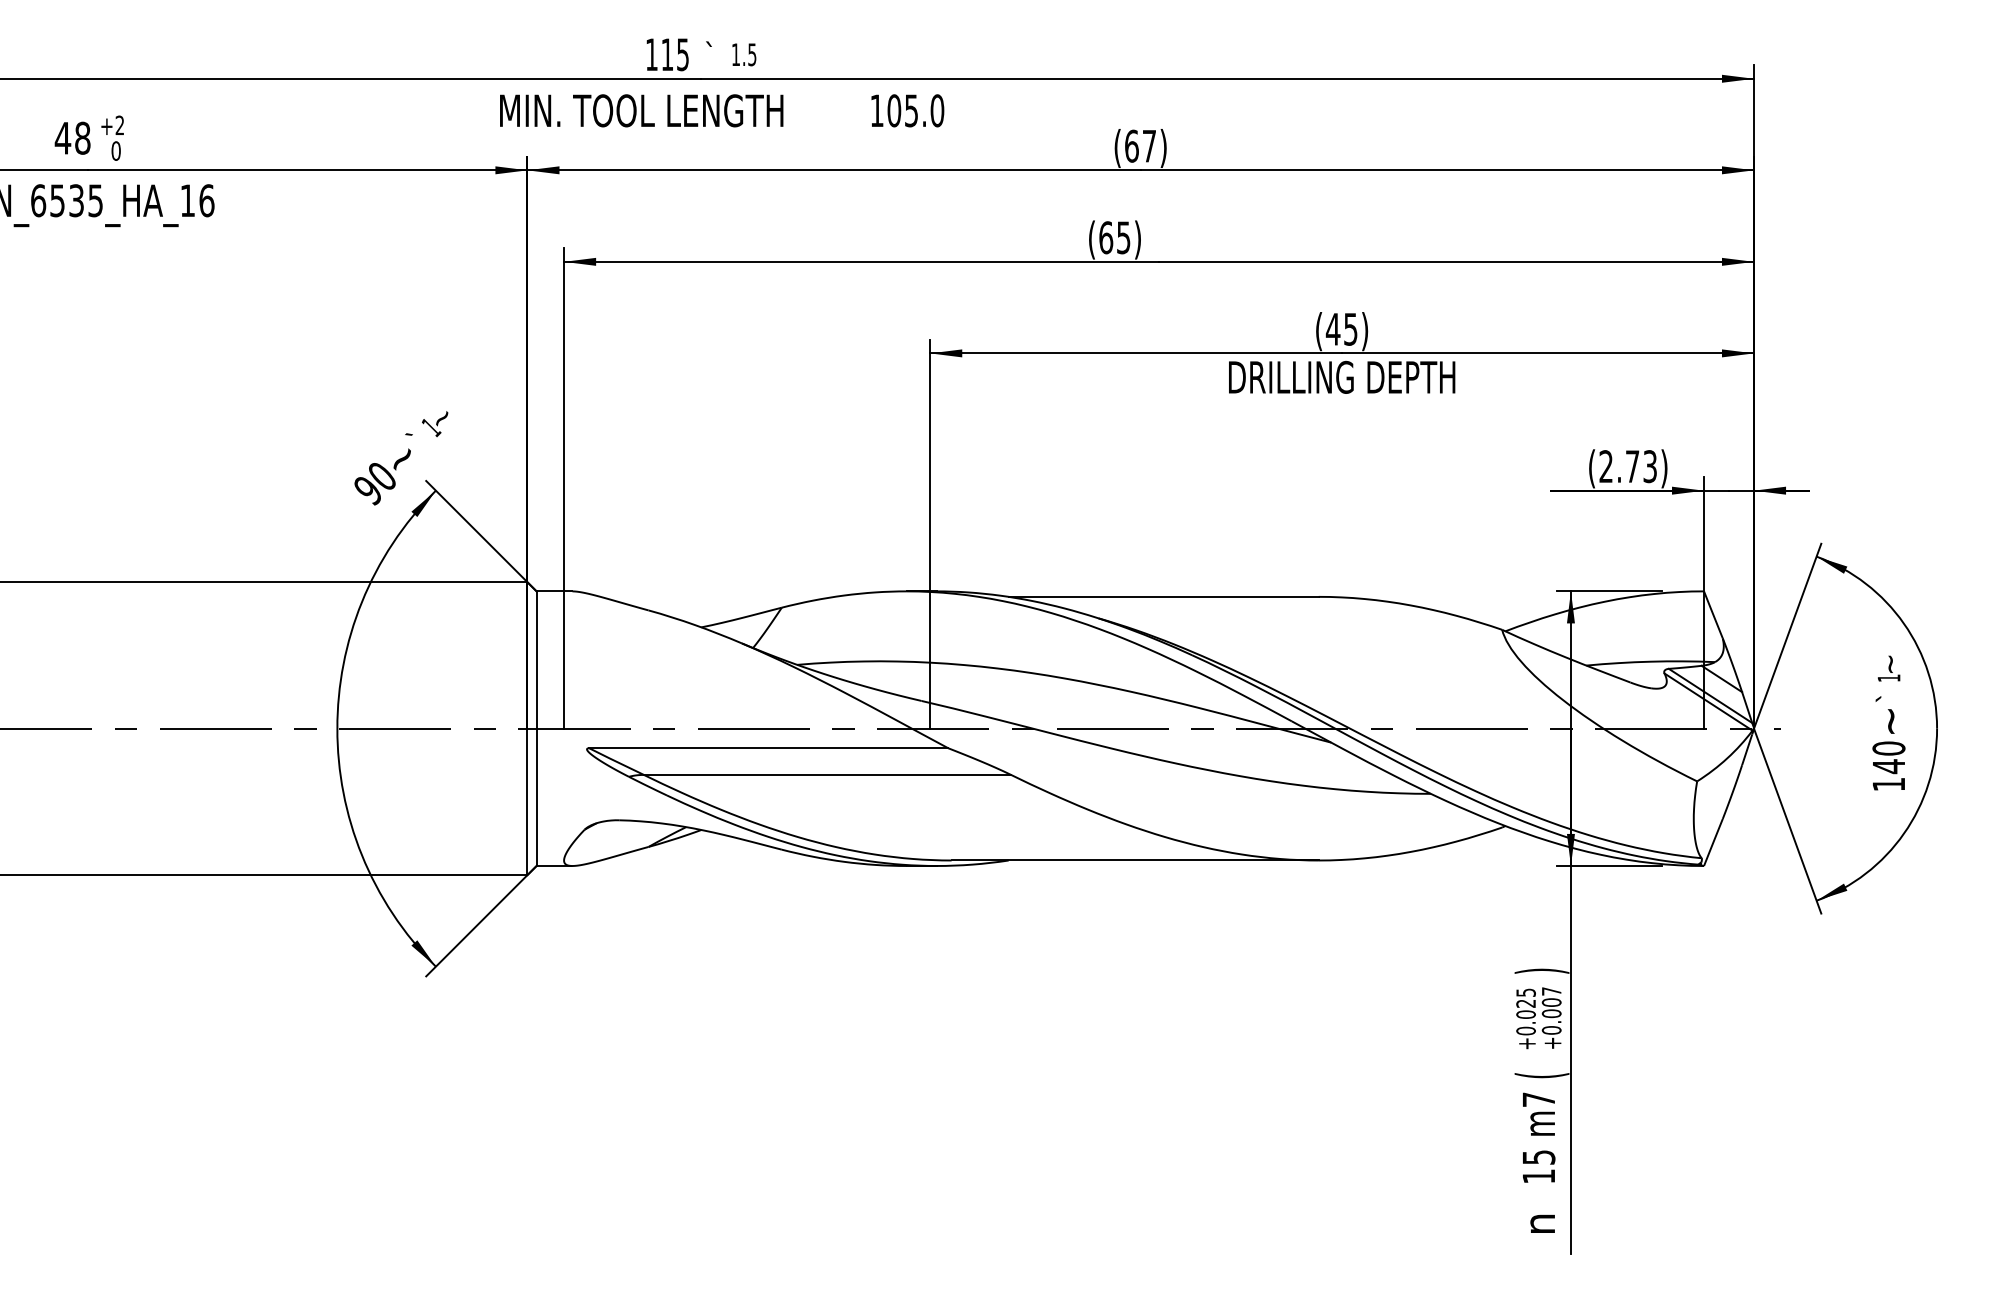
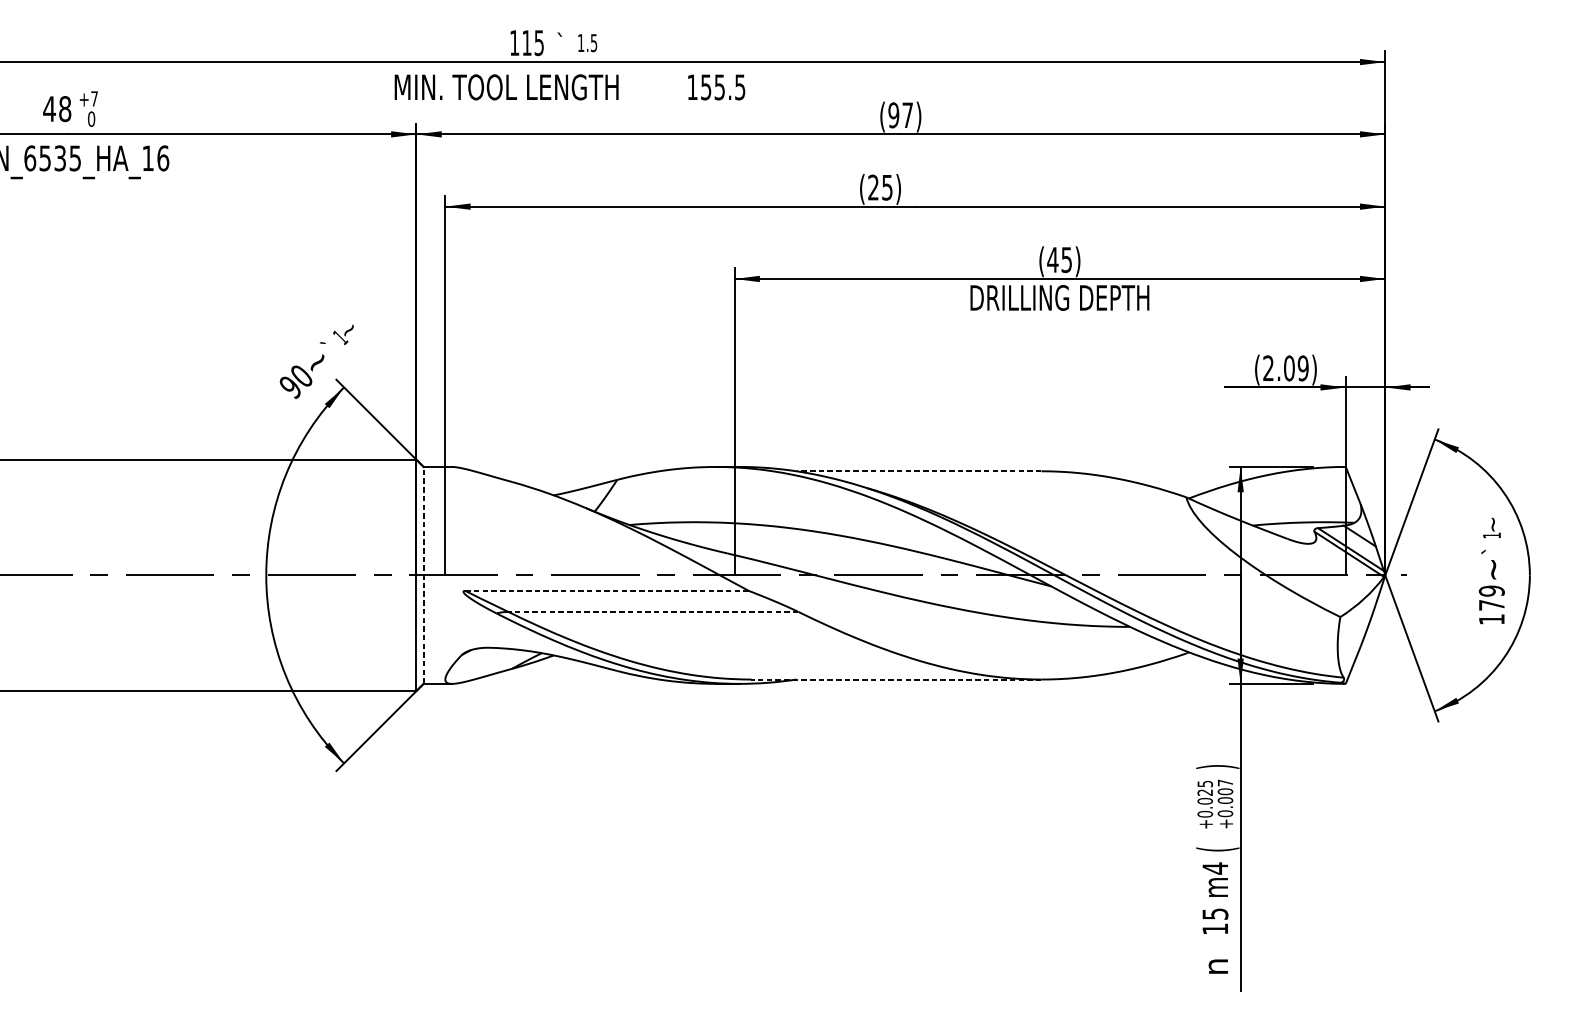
text: (915, 110) -> (722, 87), 105.0 -> 155.5
text: (119, 124) -> (94, 98), +2 -> +7
text: (1131, 145) -> (893, 114), (67) -> (97)
text: (1106, 237) -> (873, 187), (65) -> (25)
text: (1641, 466) -> (1296, 368), (2.73) -> (2.09)
line: (1163, 596) -> (918, 471), solid -> dashed
line: (536, 728) -> (423, 575), solid -> dashed
line: (768, 748) -> (606, 591), solid -> dashed
text: (1888, 757) -> (1491, 598), 140 -> 179
line: (827, 774) -> (653, 611), solid -> dashed
line: (1135, 860) -> (896, 679), solid -> dashed
text: (1538, 1099) -> (1215, 868), m7 -> m4

